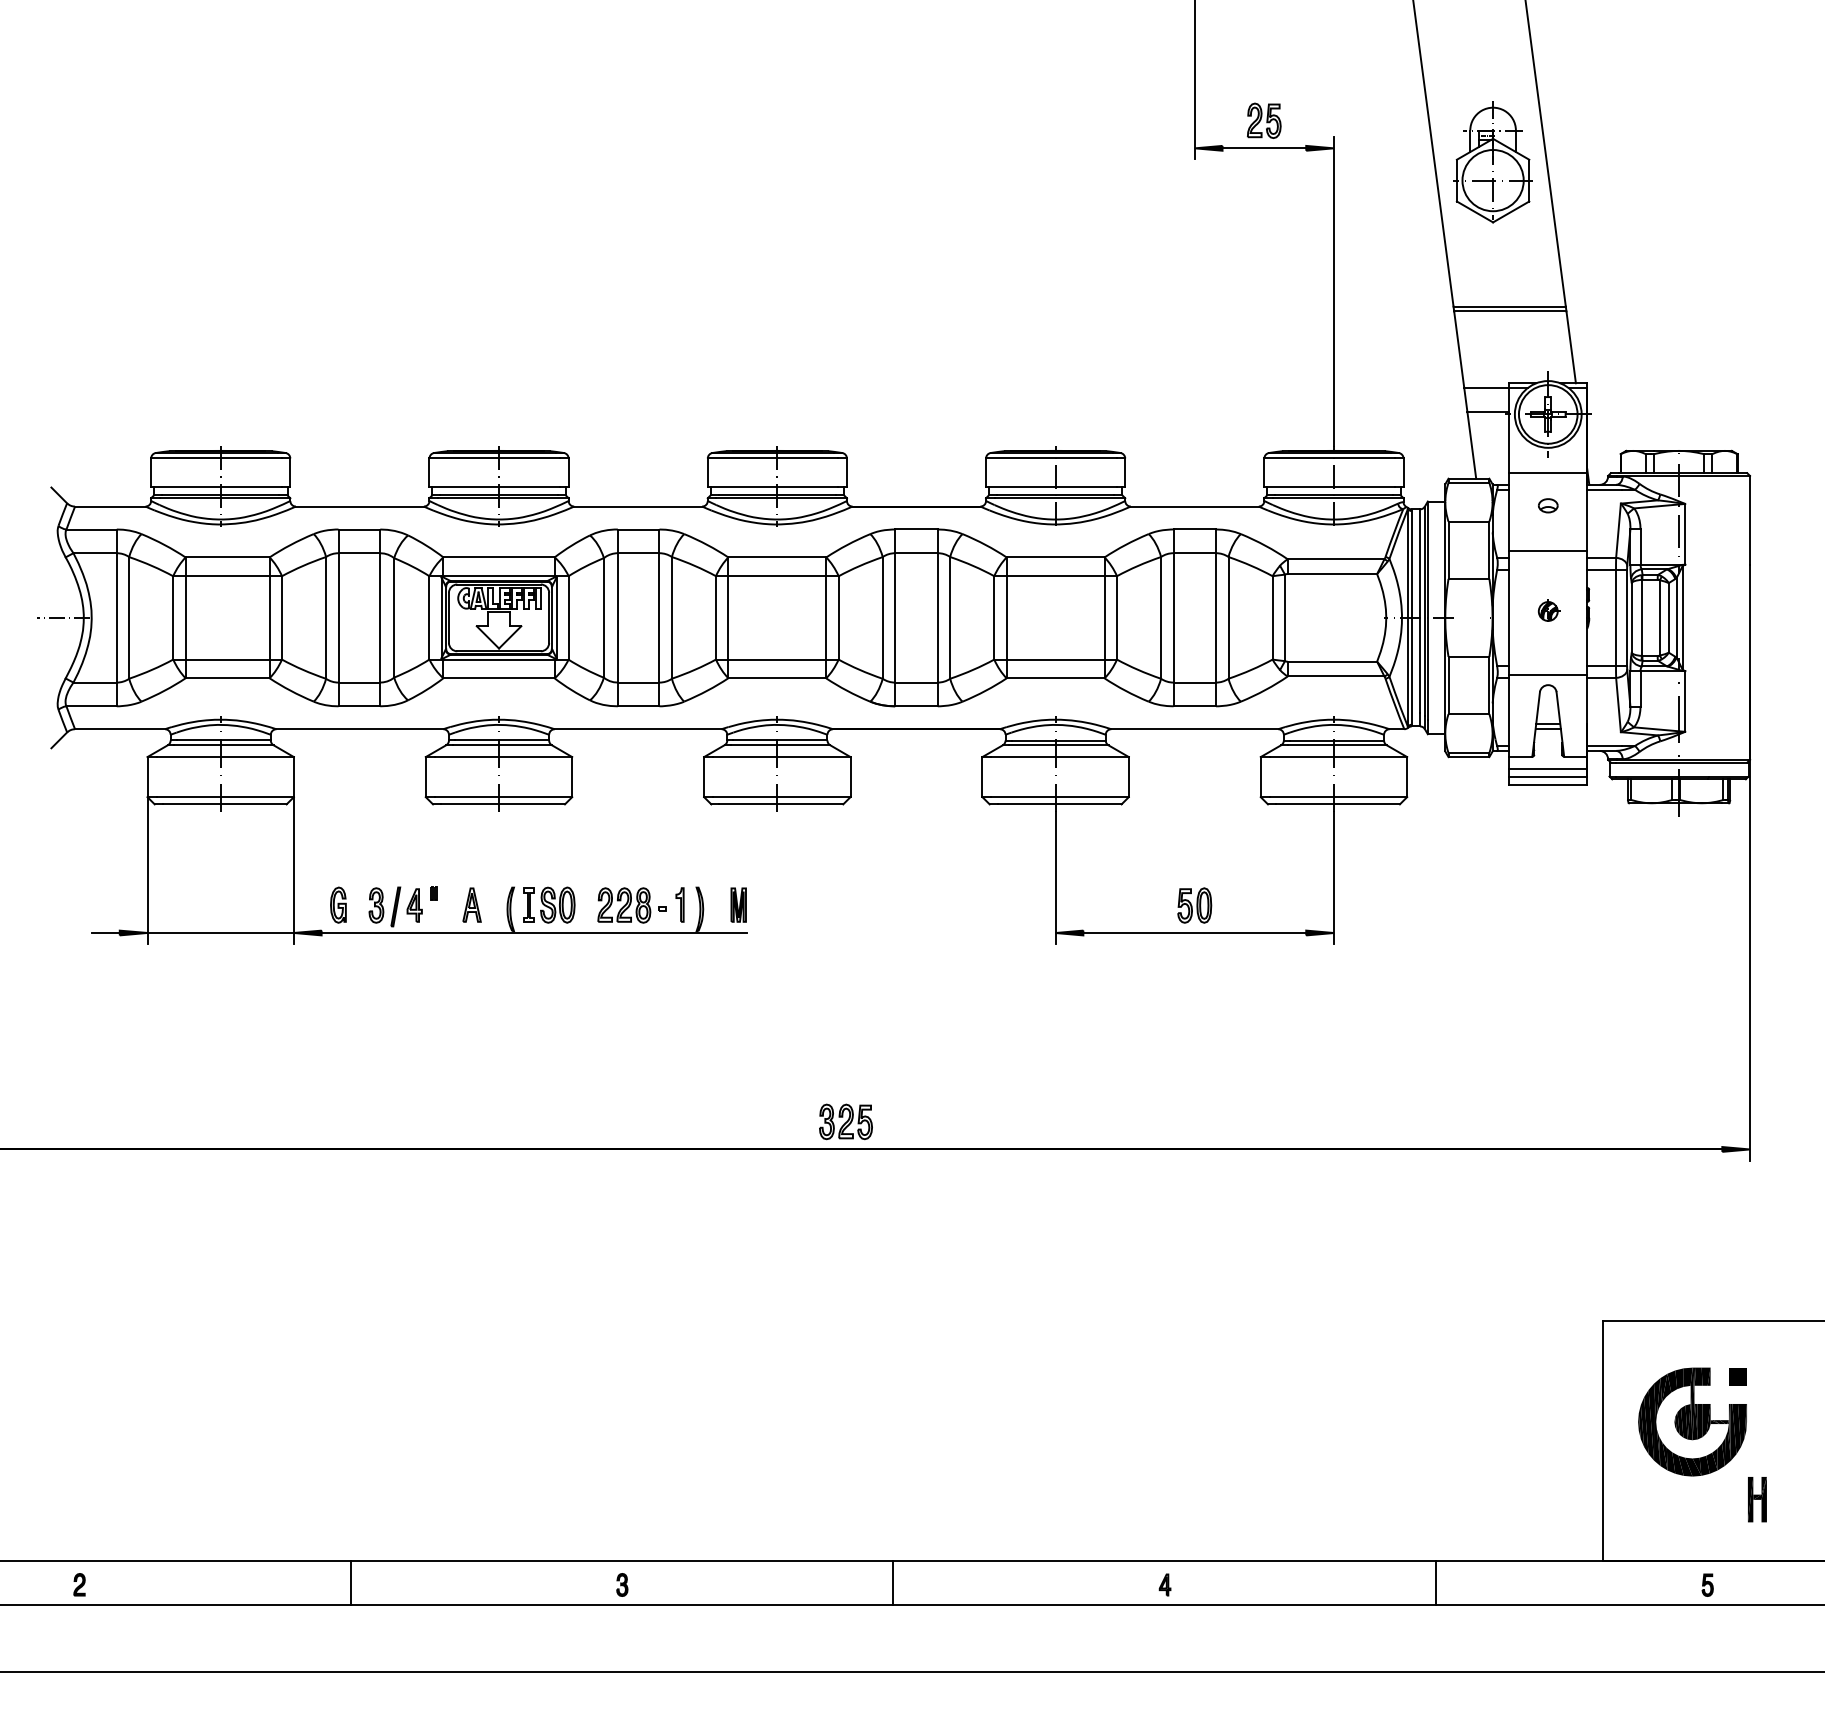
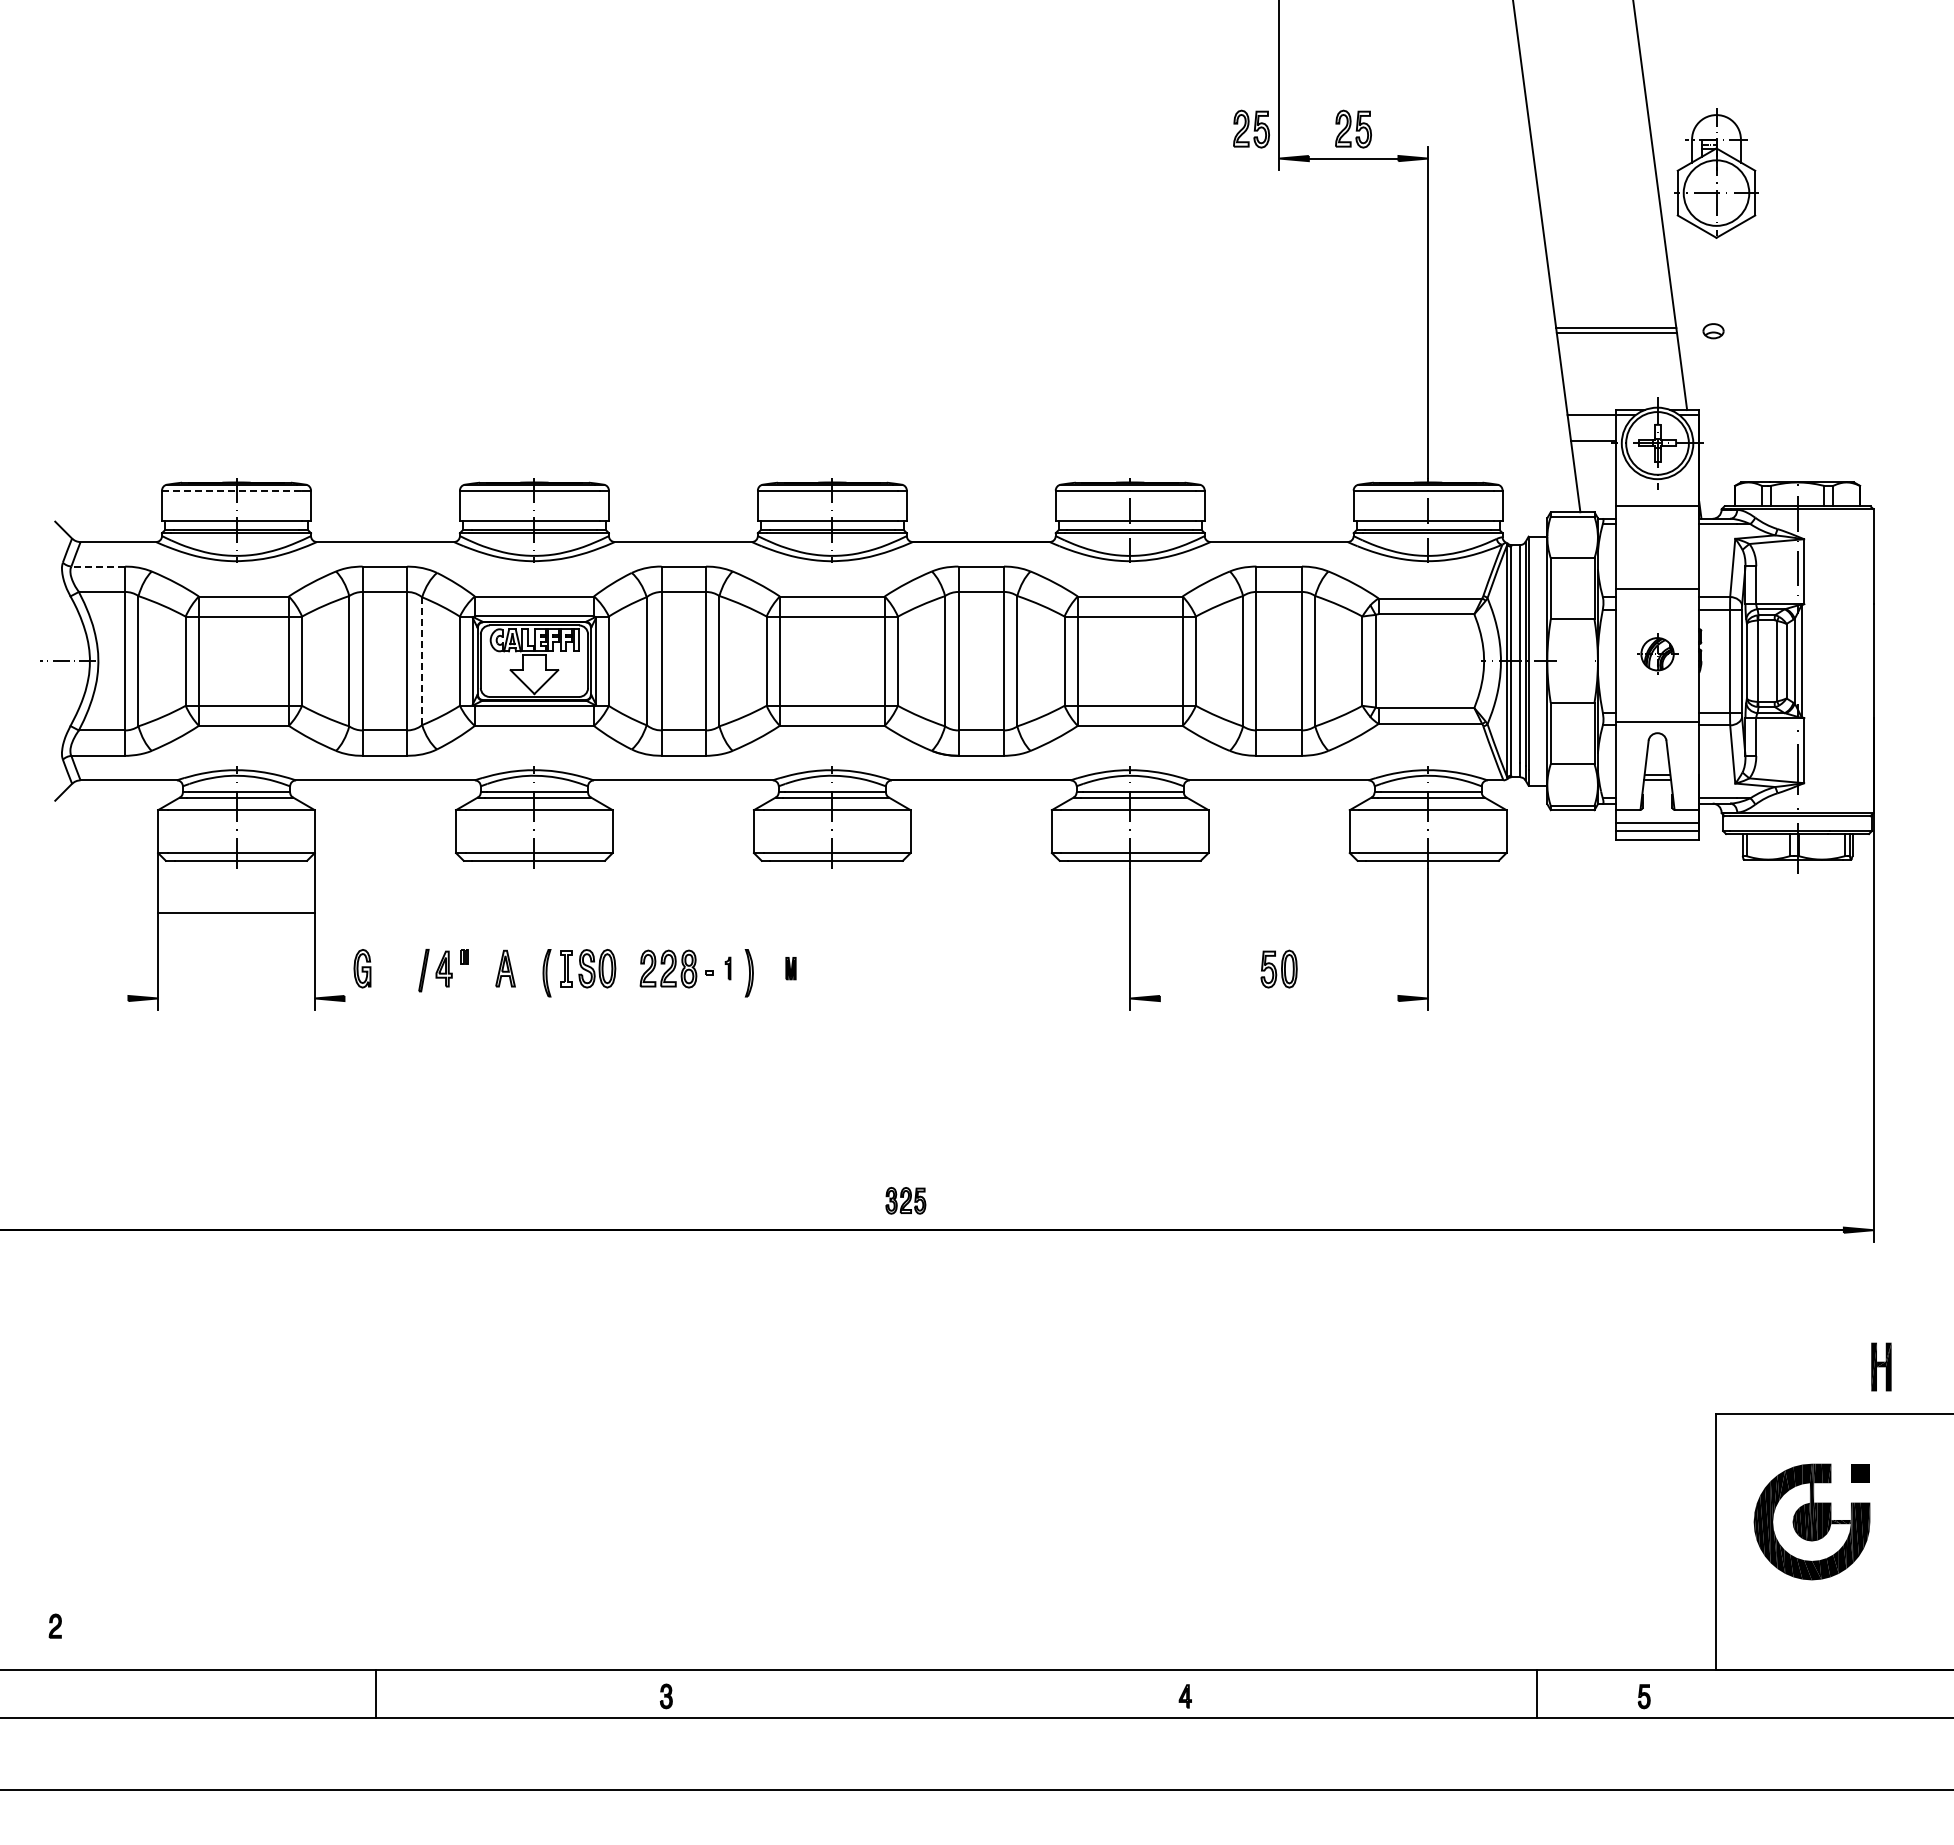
part: (1168, 120) -> (1251, 128), added
part: (1493, 162) -> (1716, 173), moved
line: (216, 458) -> (231, 490), solid -> dashed
part: (1548, 506) -> (1713, 331), moved
line: (91, 529) -> (98, 566), solid -> dashed
part: (1548, 611) -> (1657, 654), size x1.6
line: (394, 618) -> (422, 661), solid -> dashed
part: (375, 904) -> (402, 968), removed
part: (679, 904) -> (727, 968), size x0.6
part: (738, 904) -> (790, 968), size x0.6
line: (105, 932) -> (113, 998), removed
line: (220, 932) -> (236, 913), moved
line: (534, 932) -> (572, 998), removed
line: (1194, 932) -> (1278, 998), removed
part: (845, 1121) -> (905, 1200), size x0.7
part: (1757, 1499) -> (1881, 1366), moved
line: (893, 1583) -> (956, 1694), removed
part: (78, 1584) -> (54, 1625), moved
part: (1164, 1585) -> (1184, 1696), moved
part: (1707, 1585) -> (1643, 1696), moved

